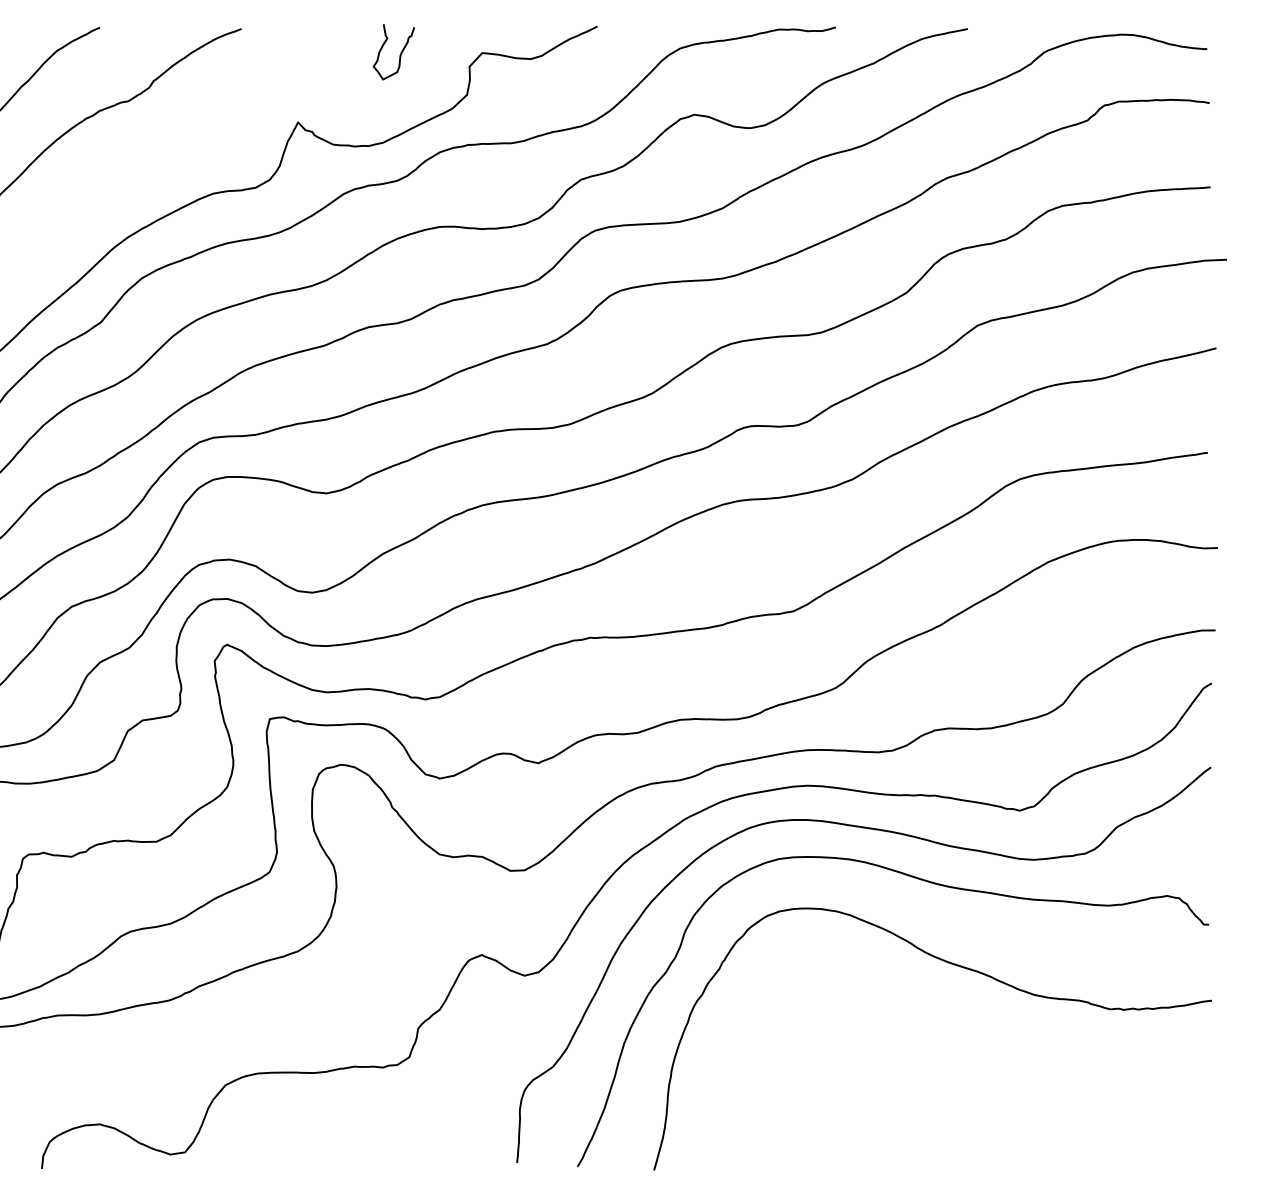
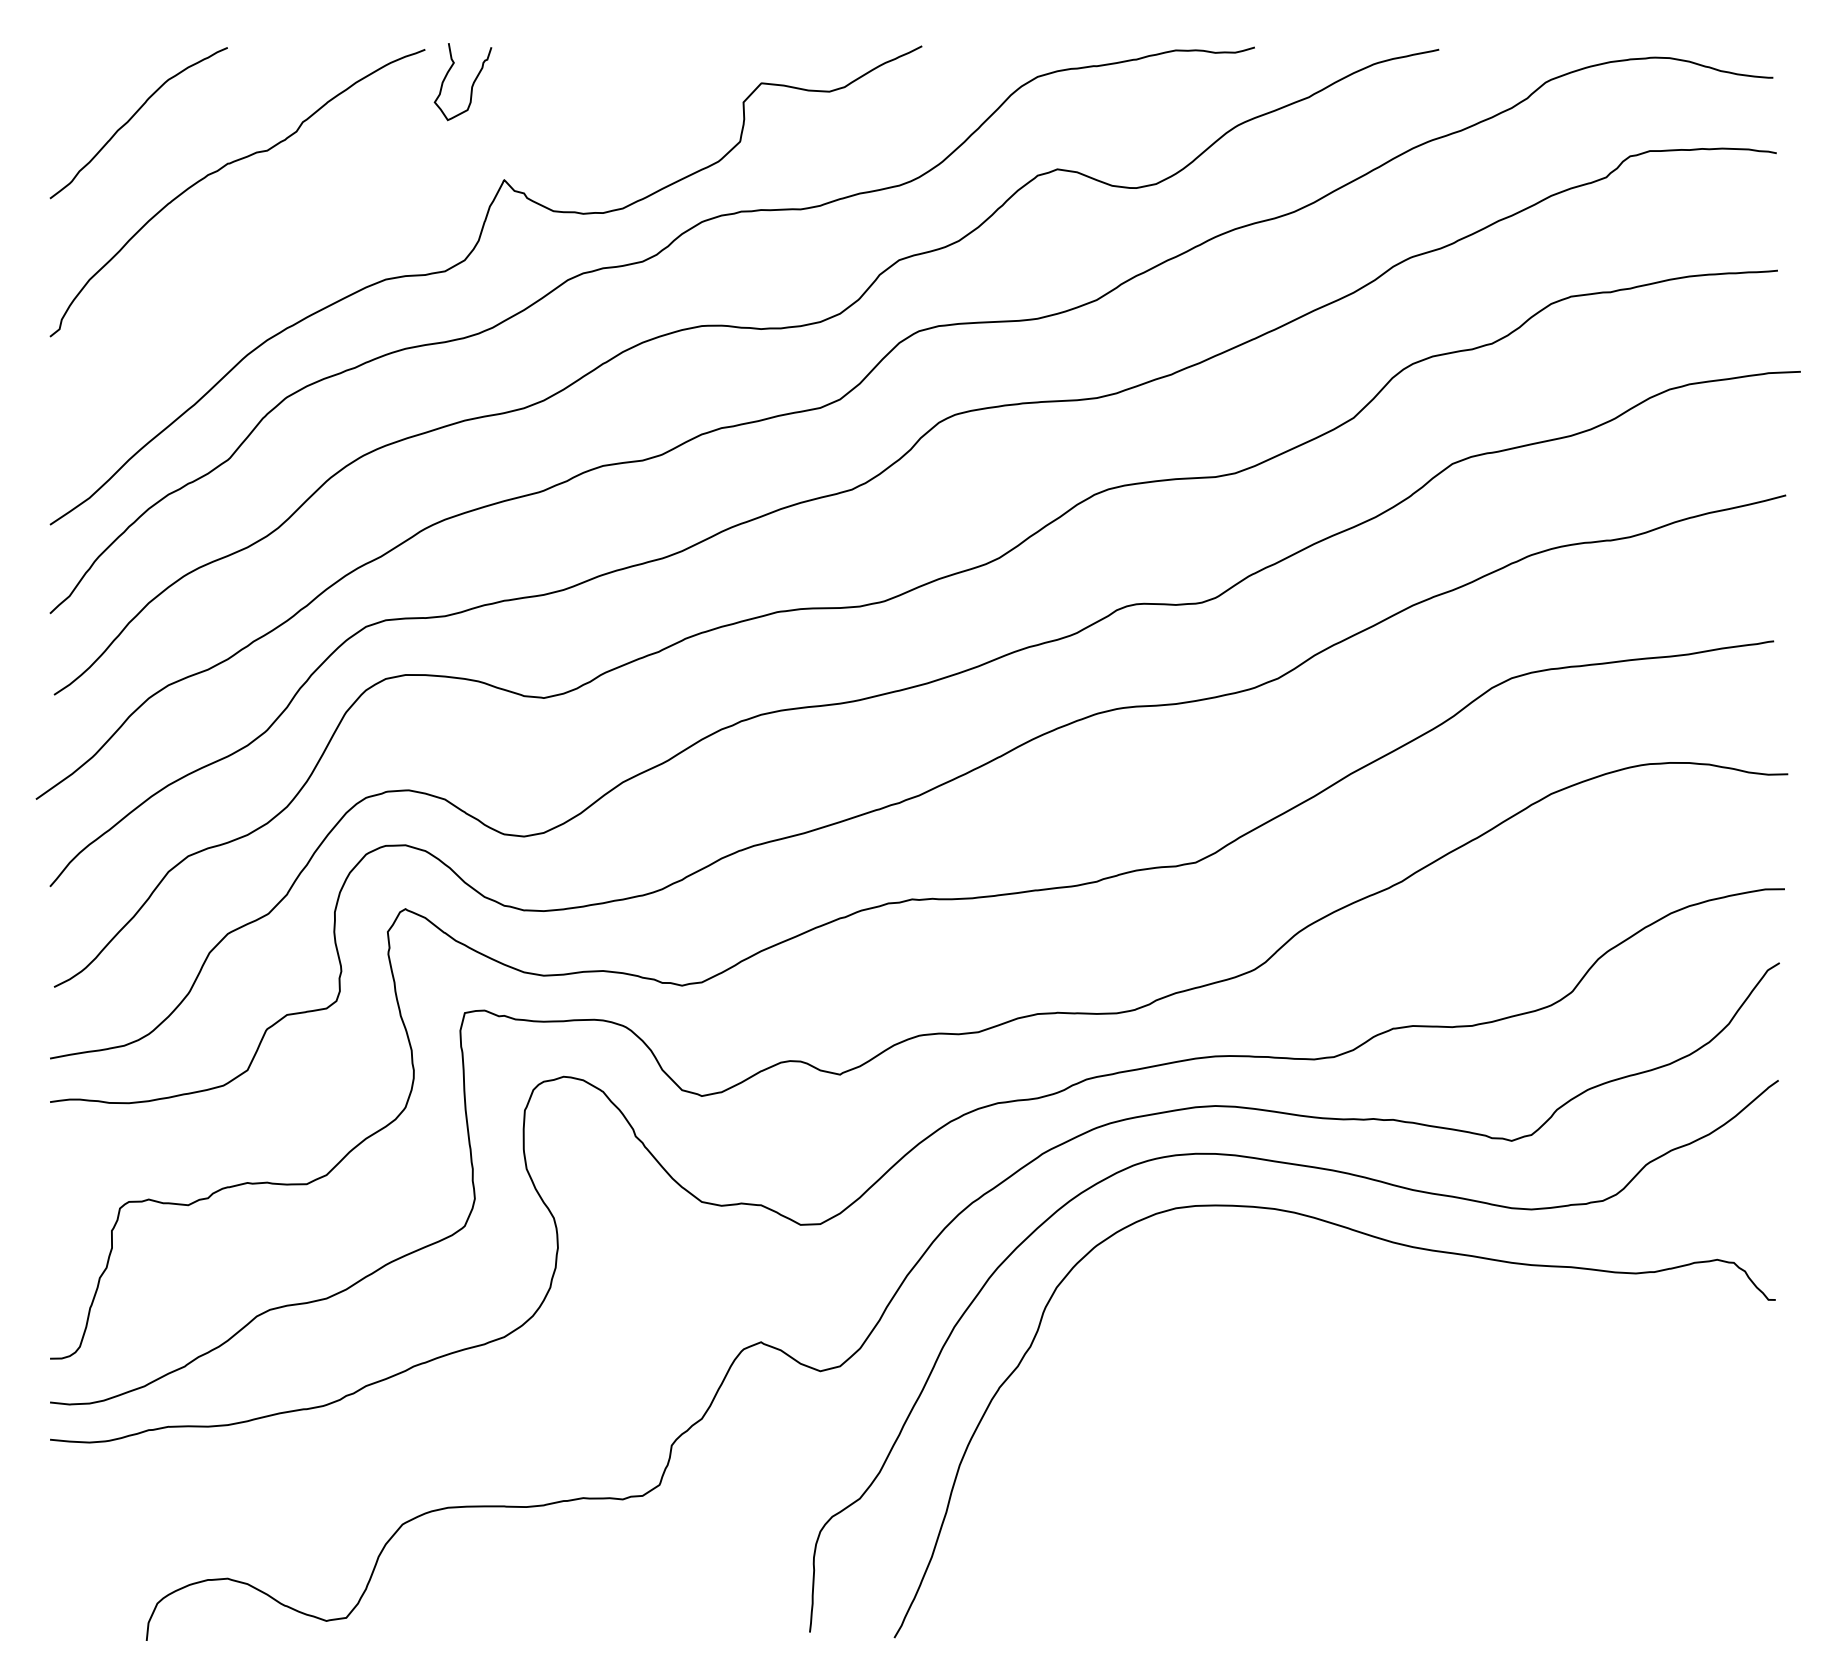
curve: (400, 54) -> (471, 85), moved
curve: (956, 965) -> (1423, 1357), removed

